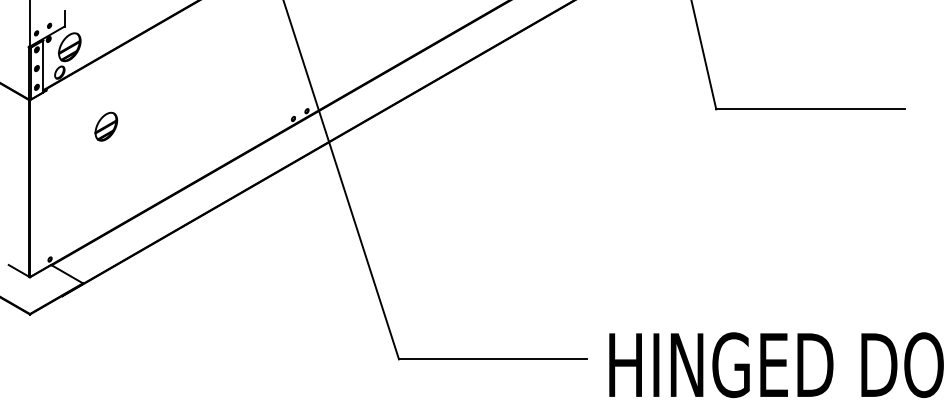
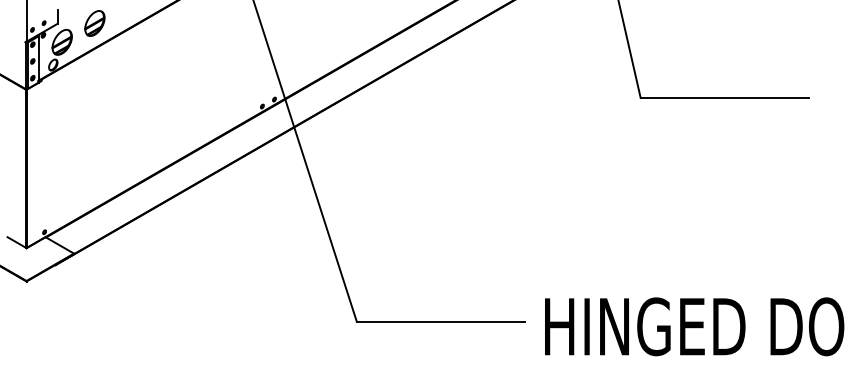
part: (105, 126) -> (94, 23), moved

